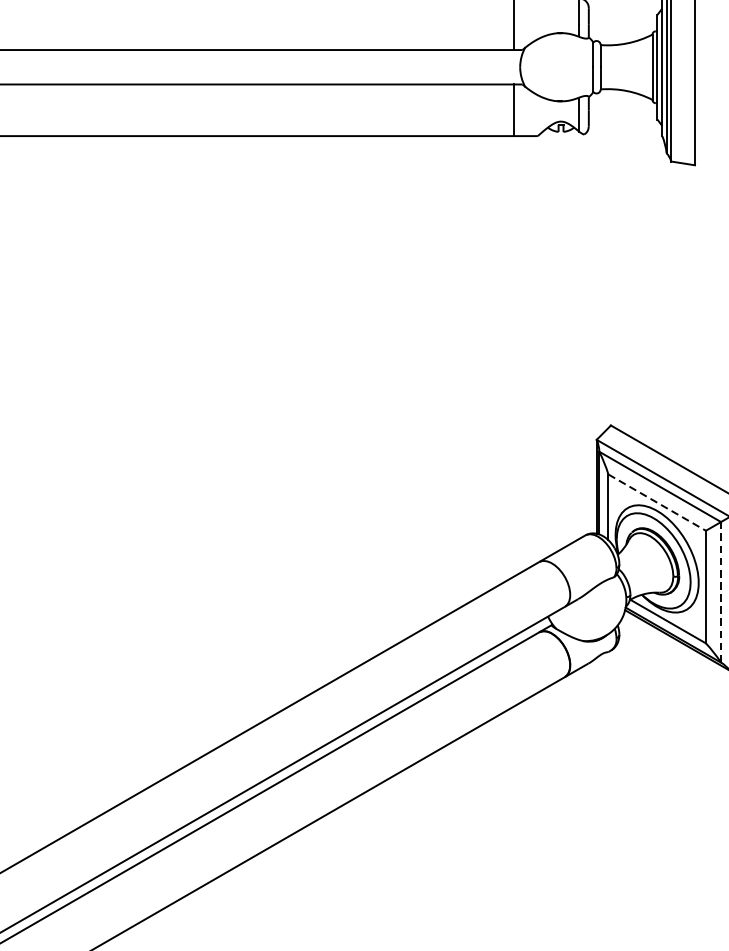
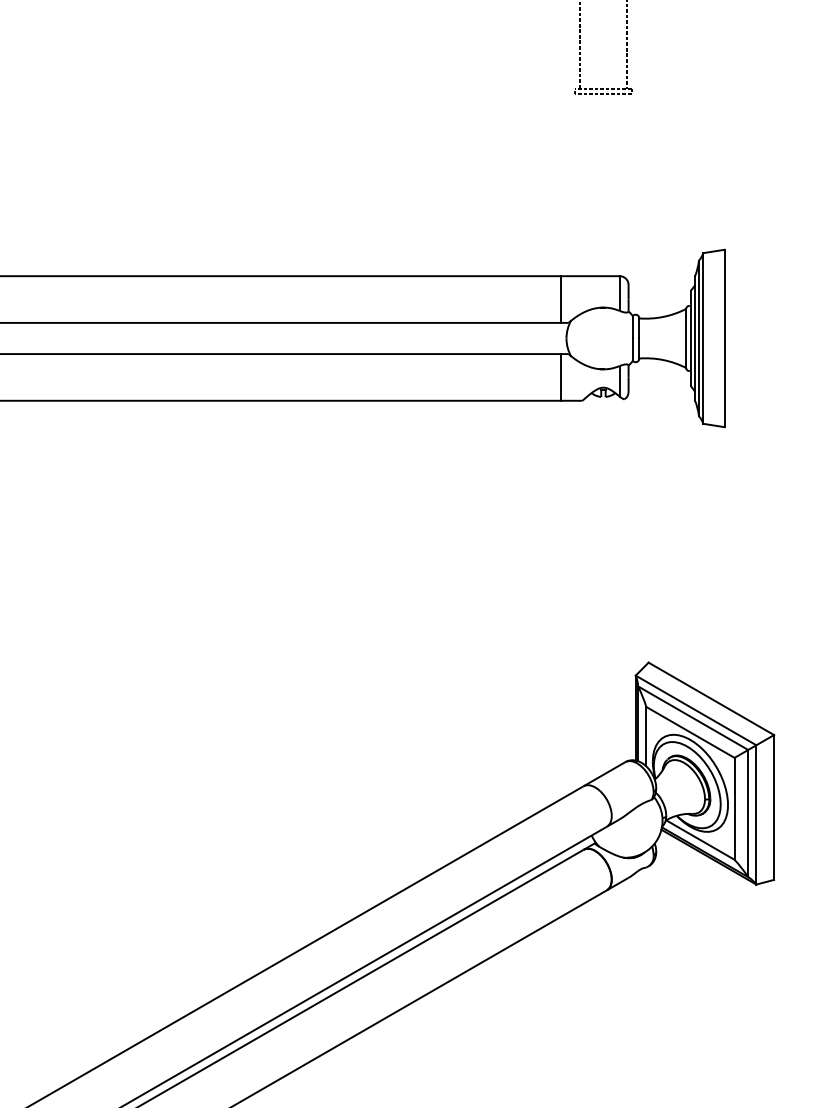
line: (657, 502) -> (690, 732), dashed -> solid
line: (721, 592) -> (748, 813), dashed -> solid

